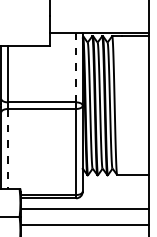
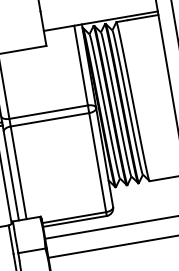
line: (76, 67) -> (81, 65), dashed -> solid
line: (7, 149) -> (18, 173), dashed -> solid

